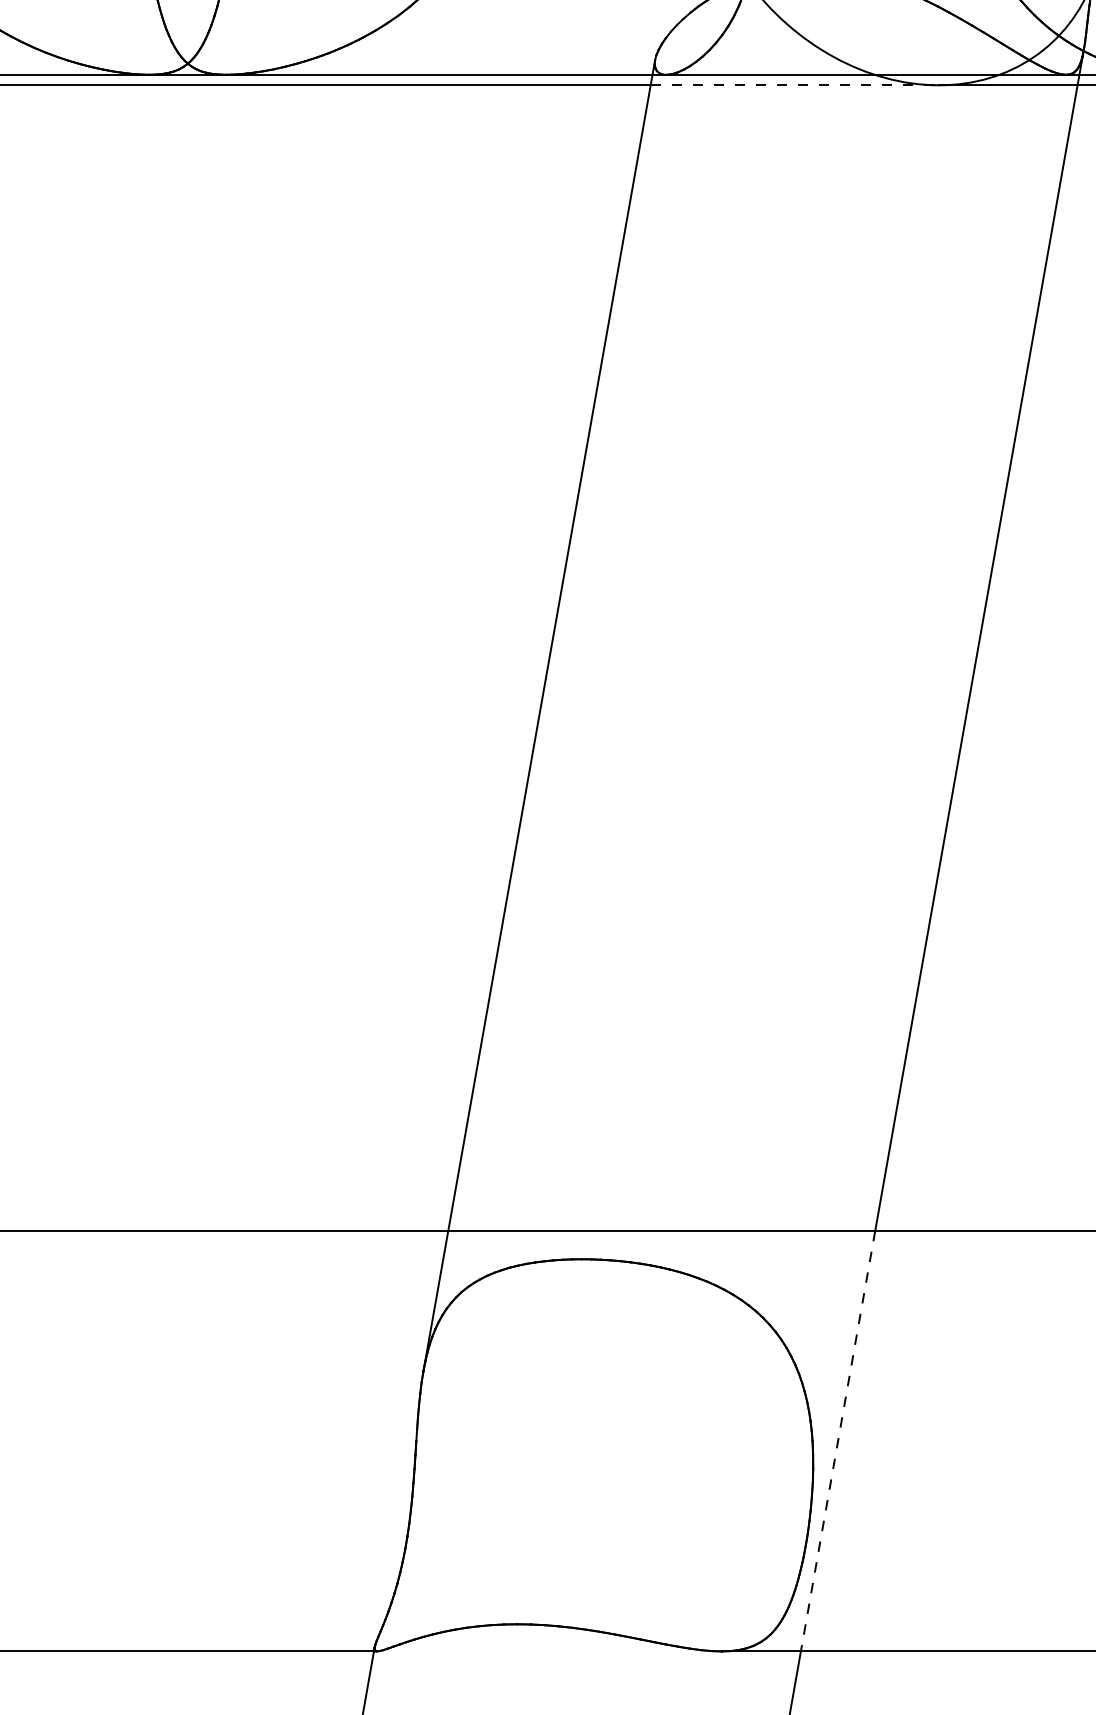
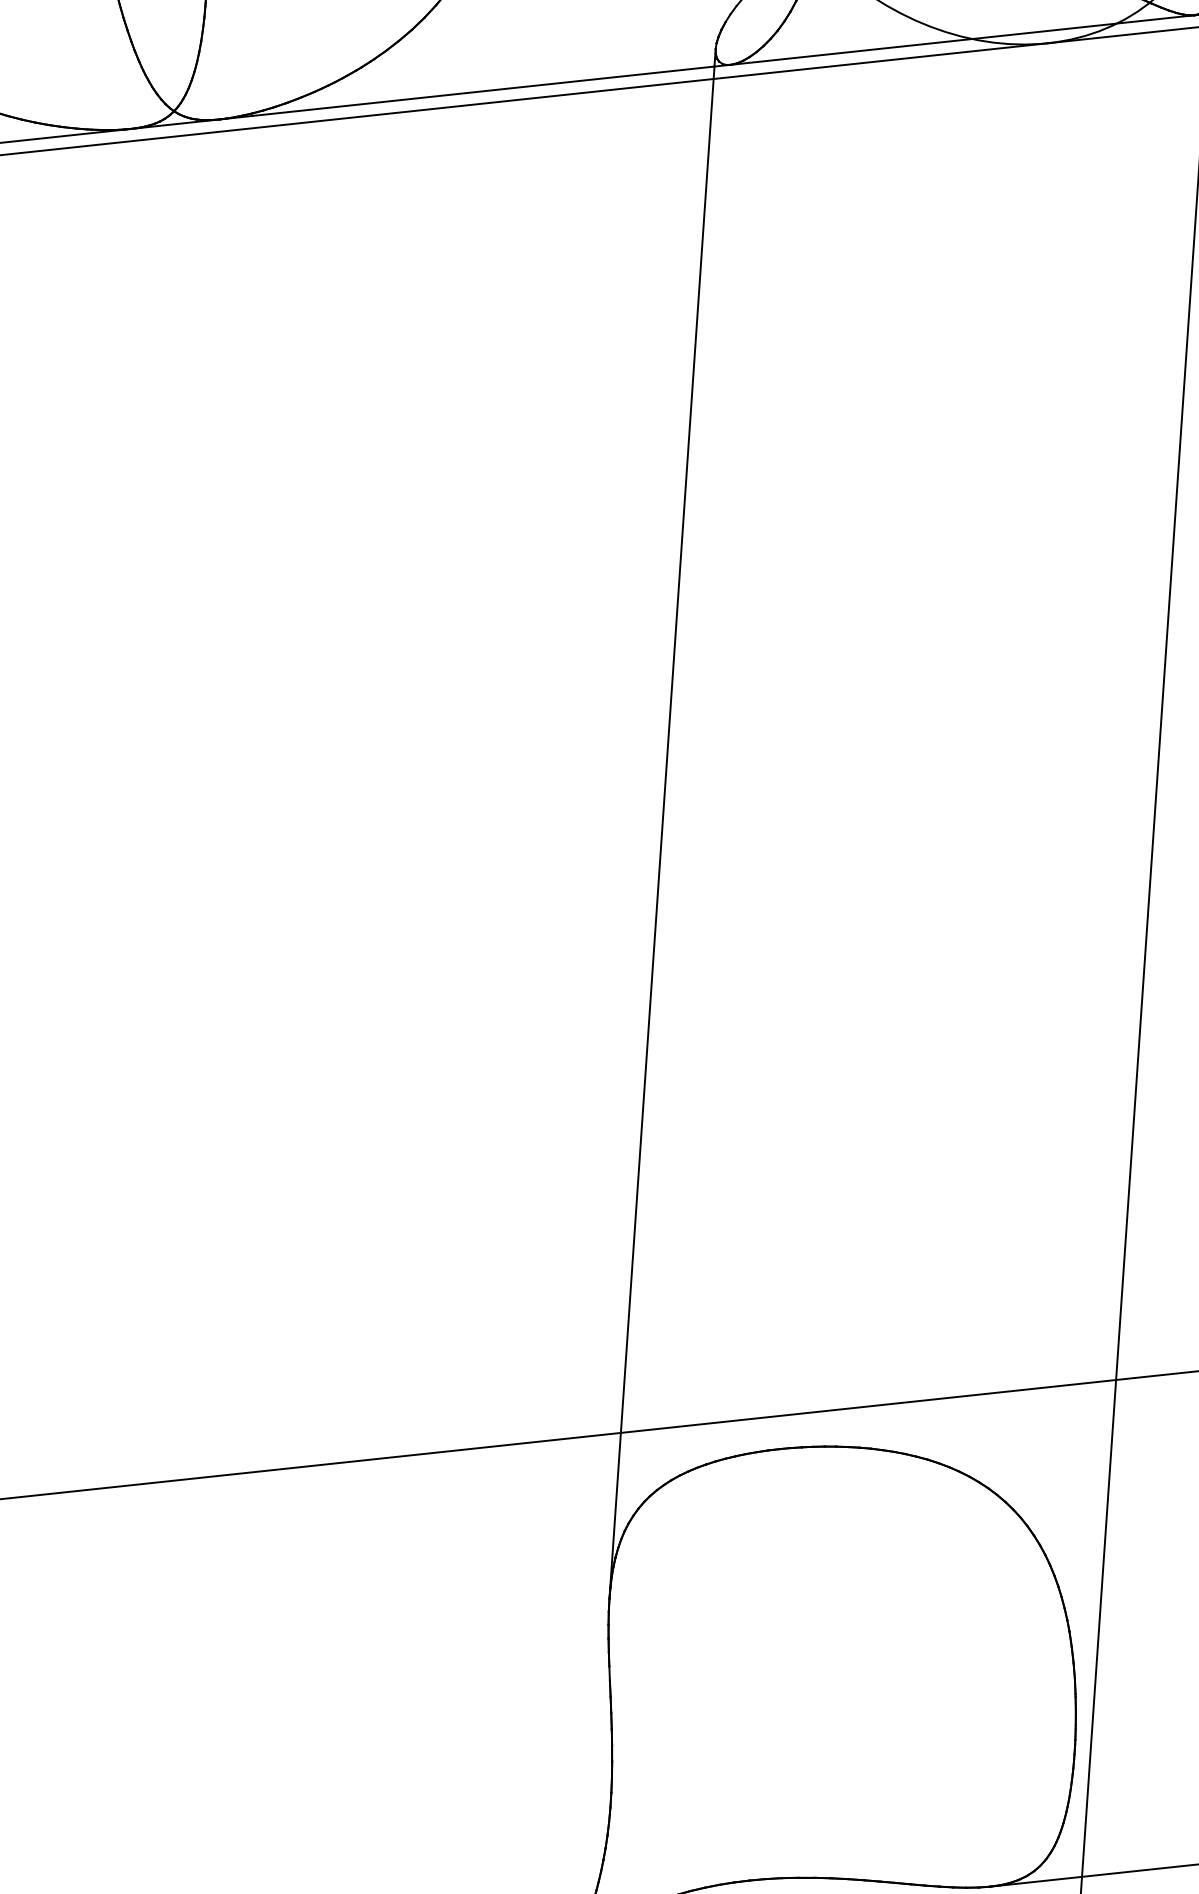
line: (795, 85) -> (881, 61), dashed -> solid
line: (837, 1441) -> (1098, 1628), dashed -> solid

